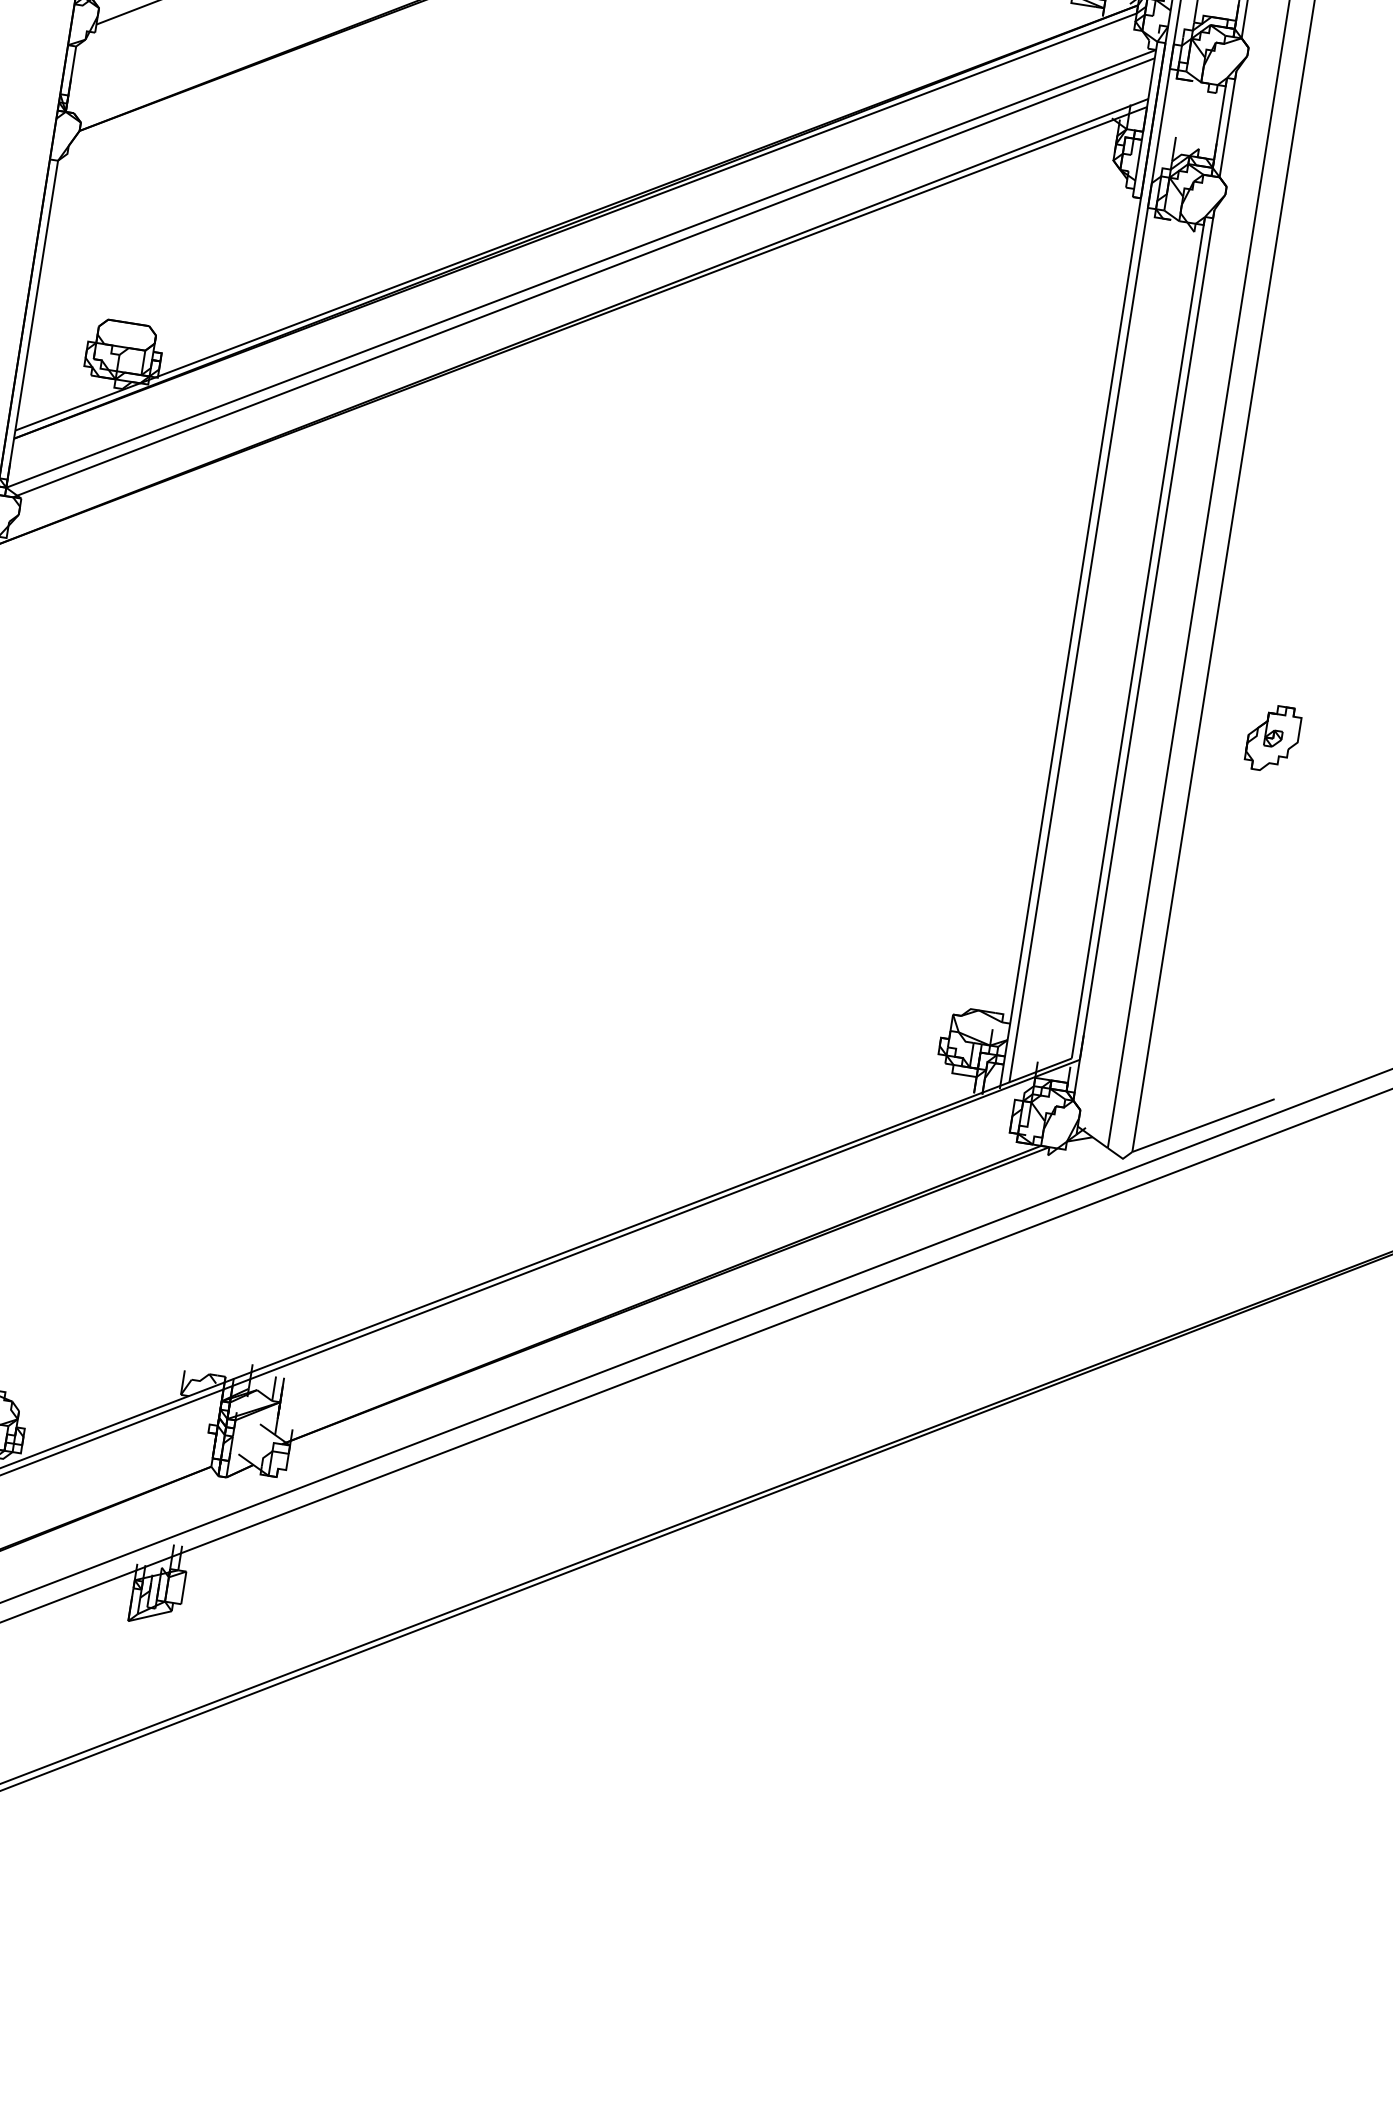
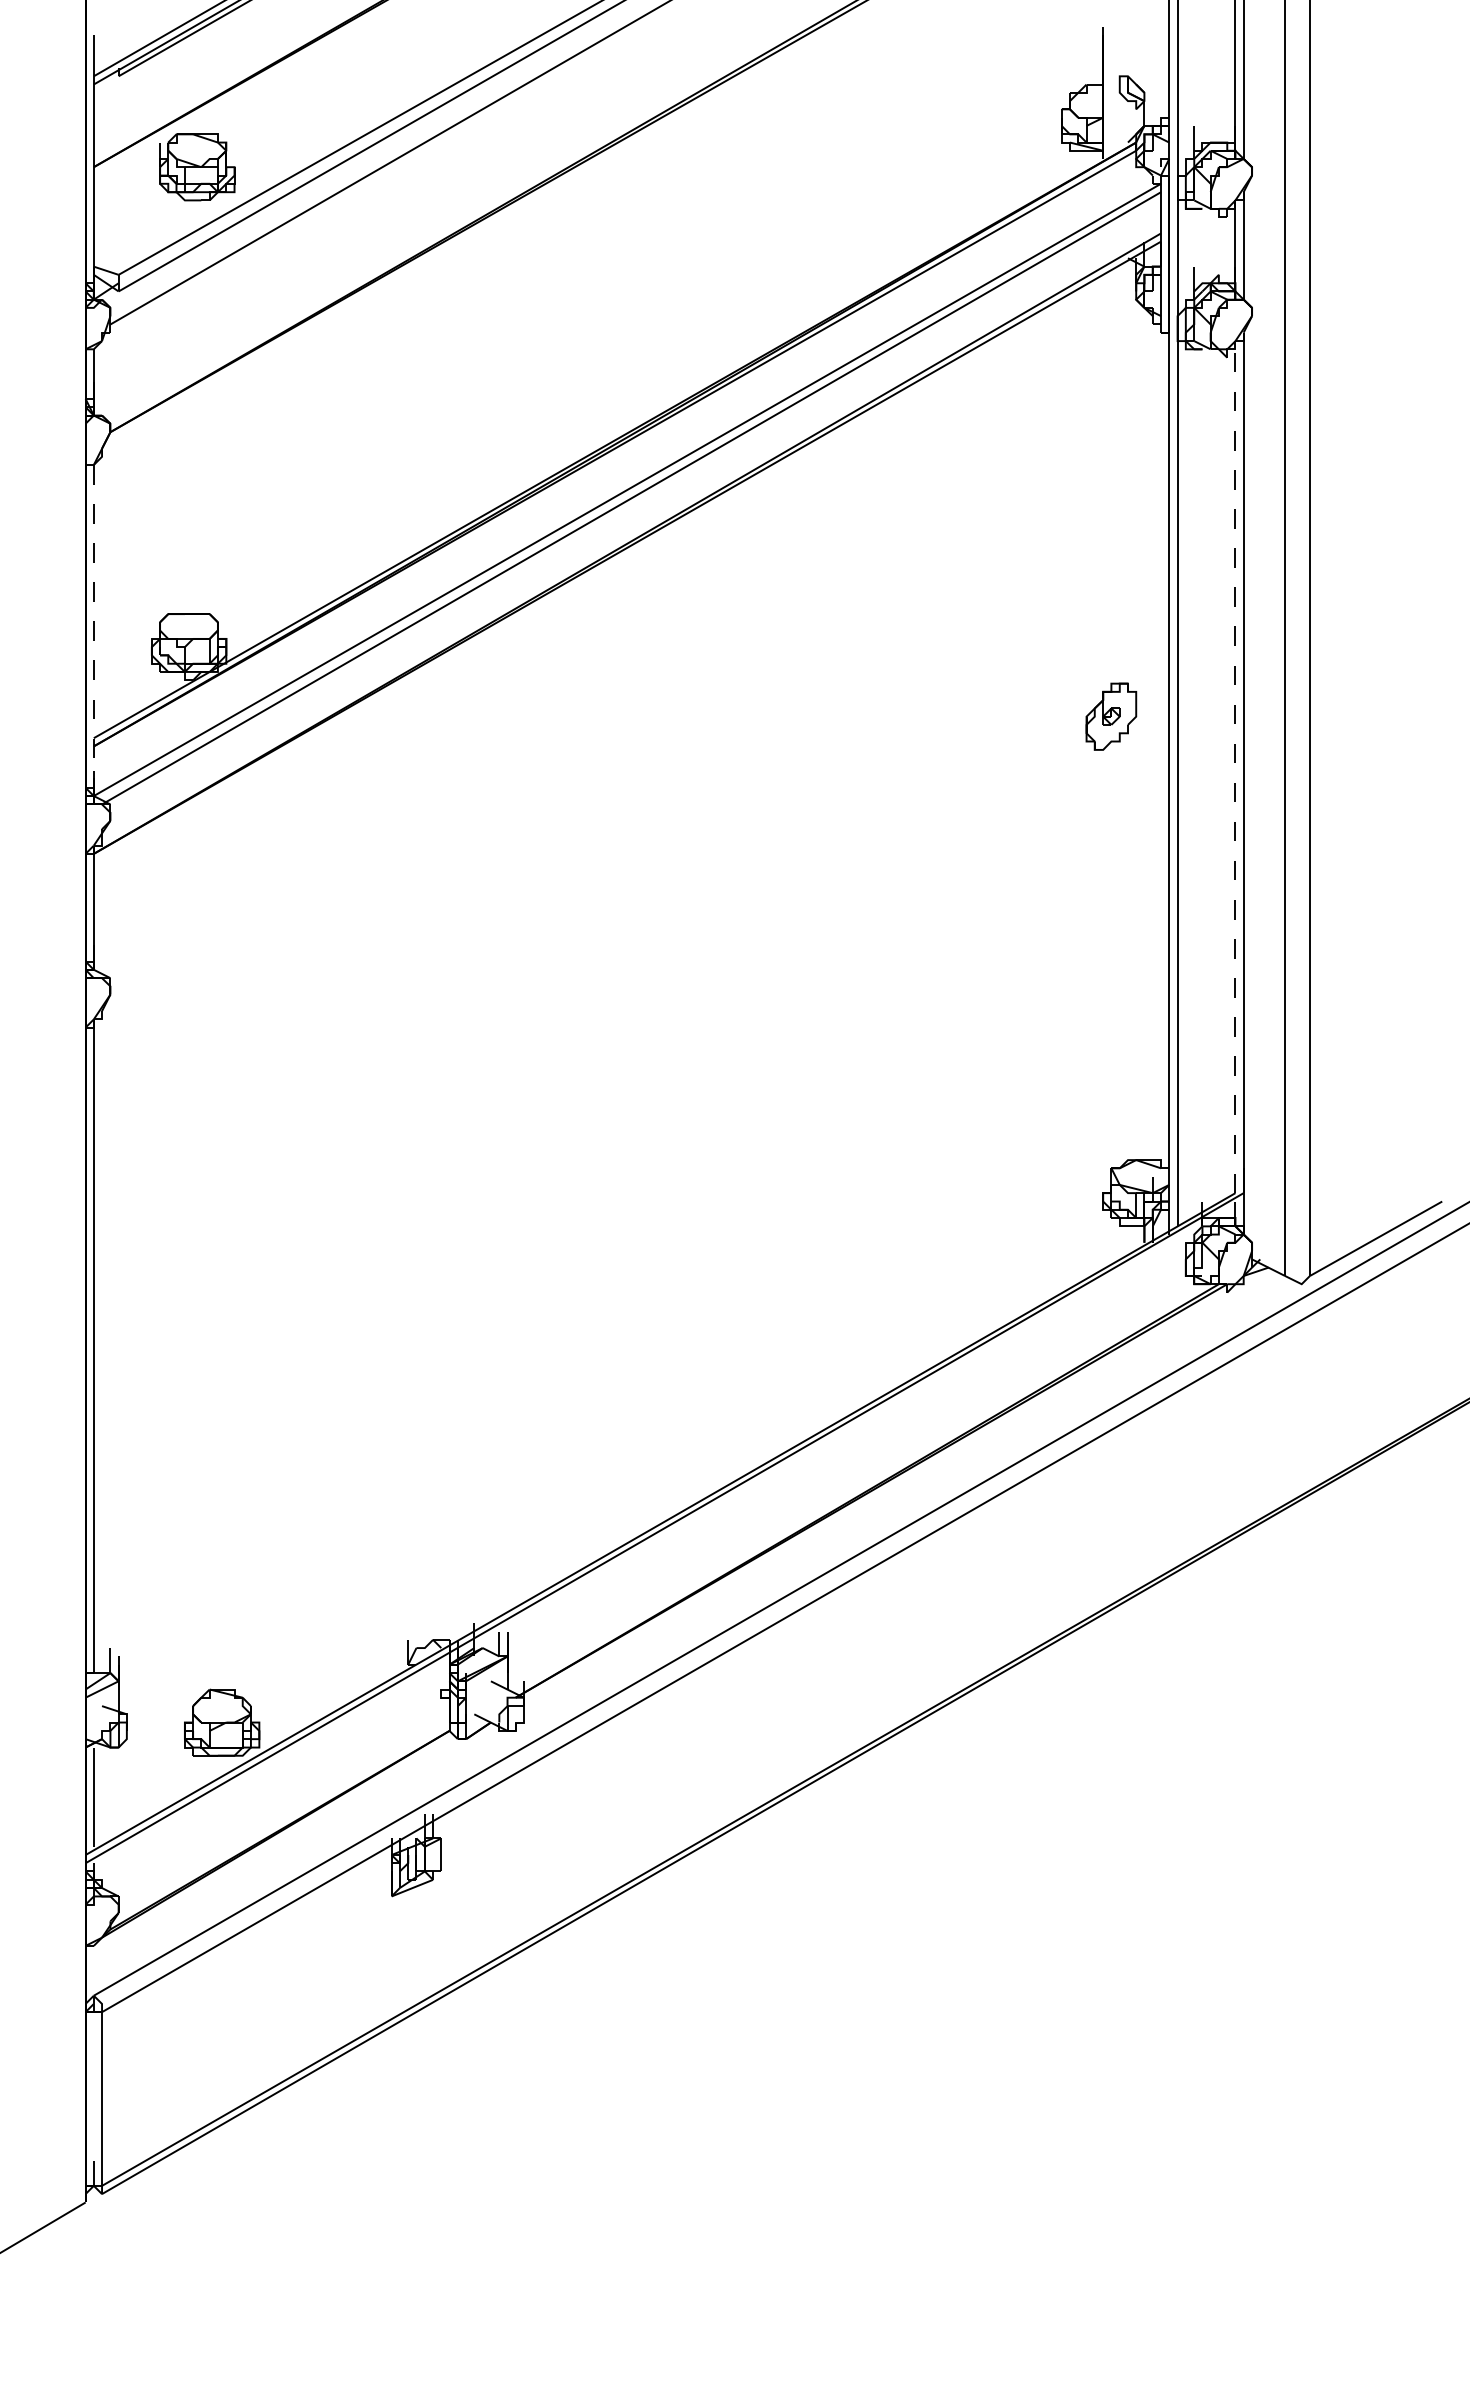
line: (31, 324) -> (93, 630), solid -> dashed
line: (1138, 637) -> (1235, 766), solid -> dashed
part: (1273, 738) -> (1111, 716), moved

